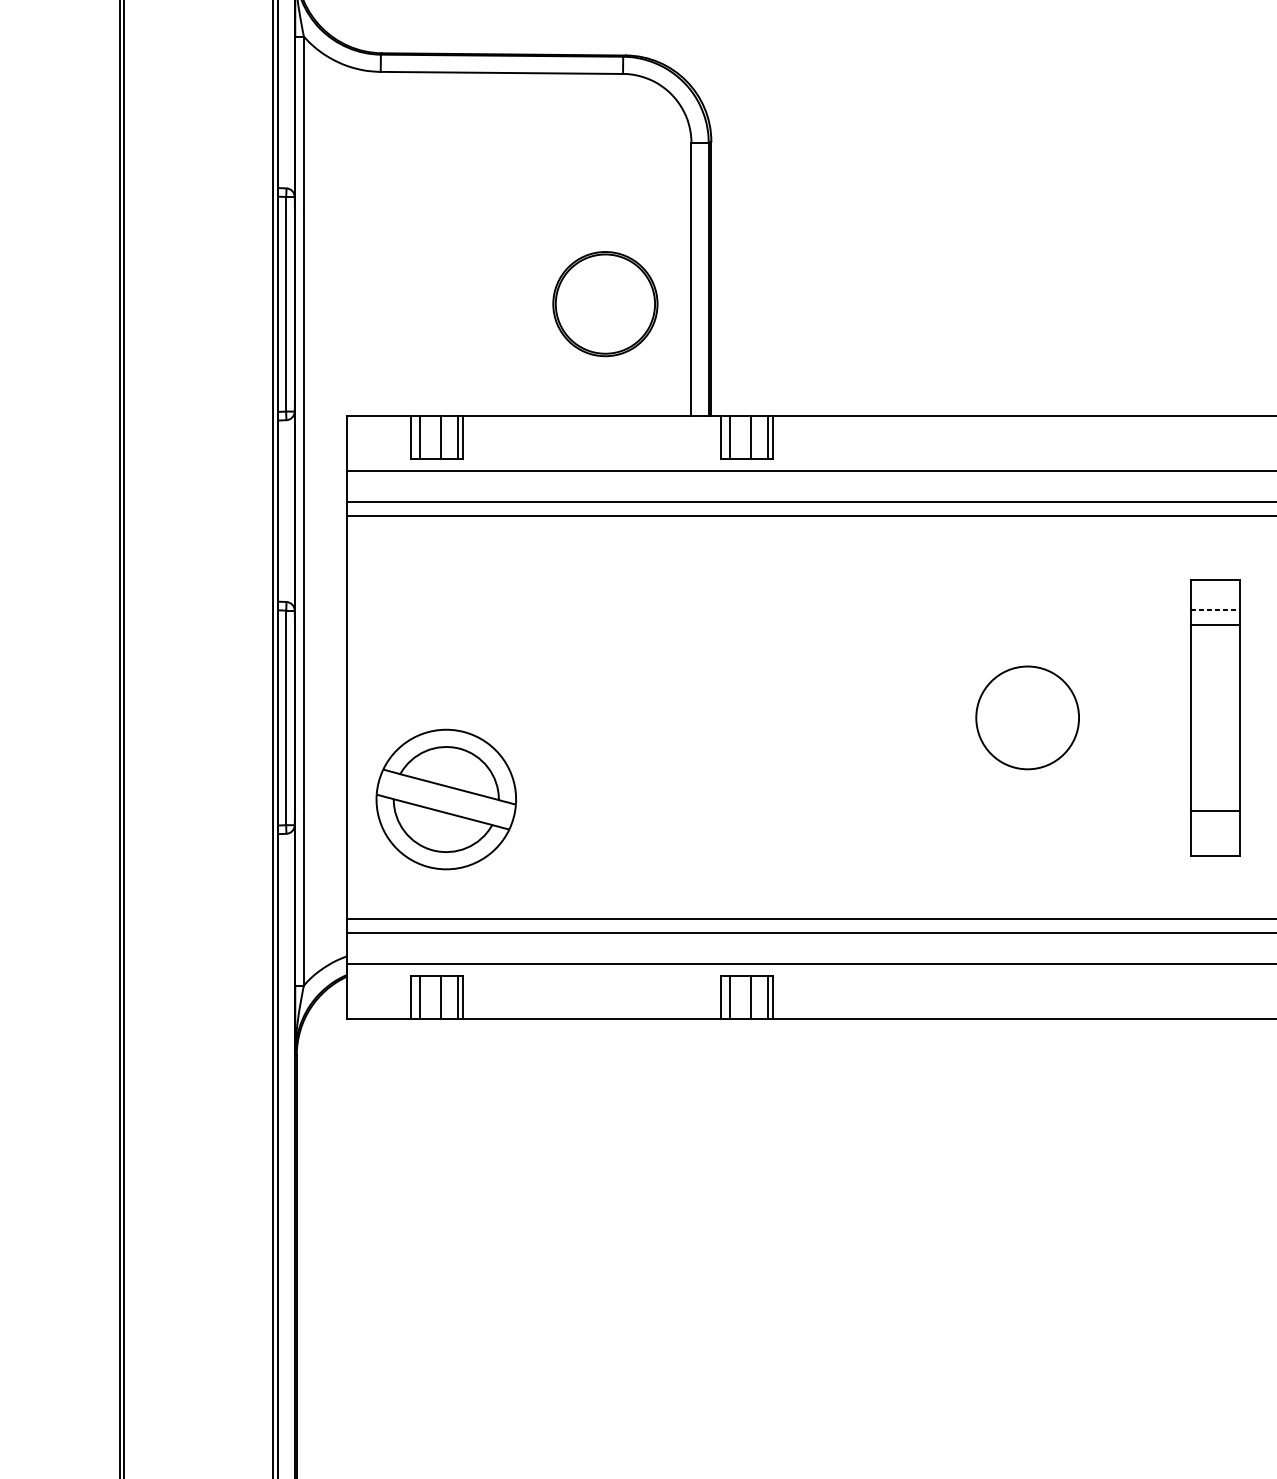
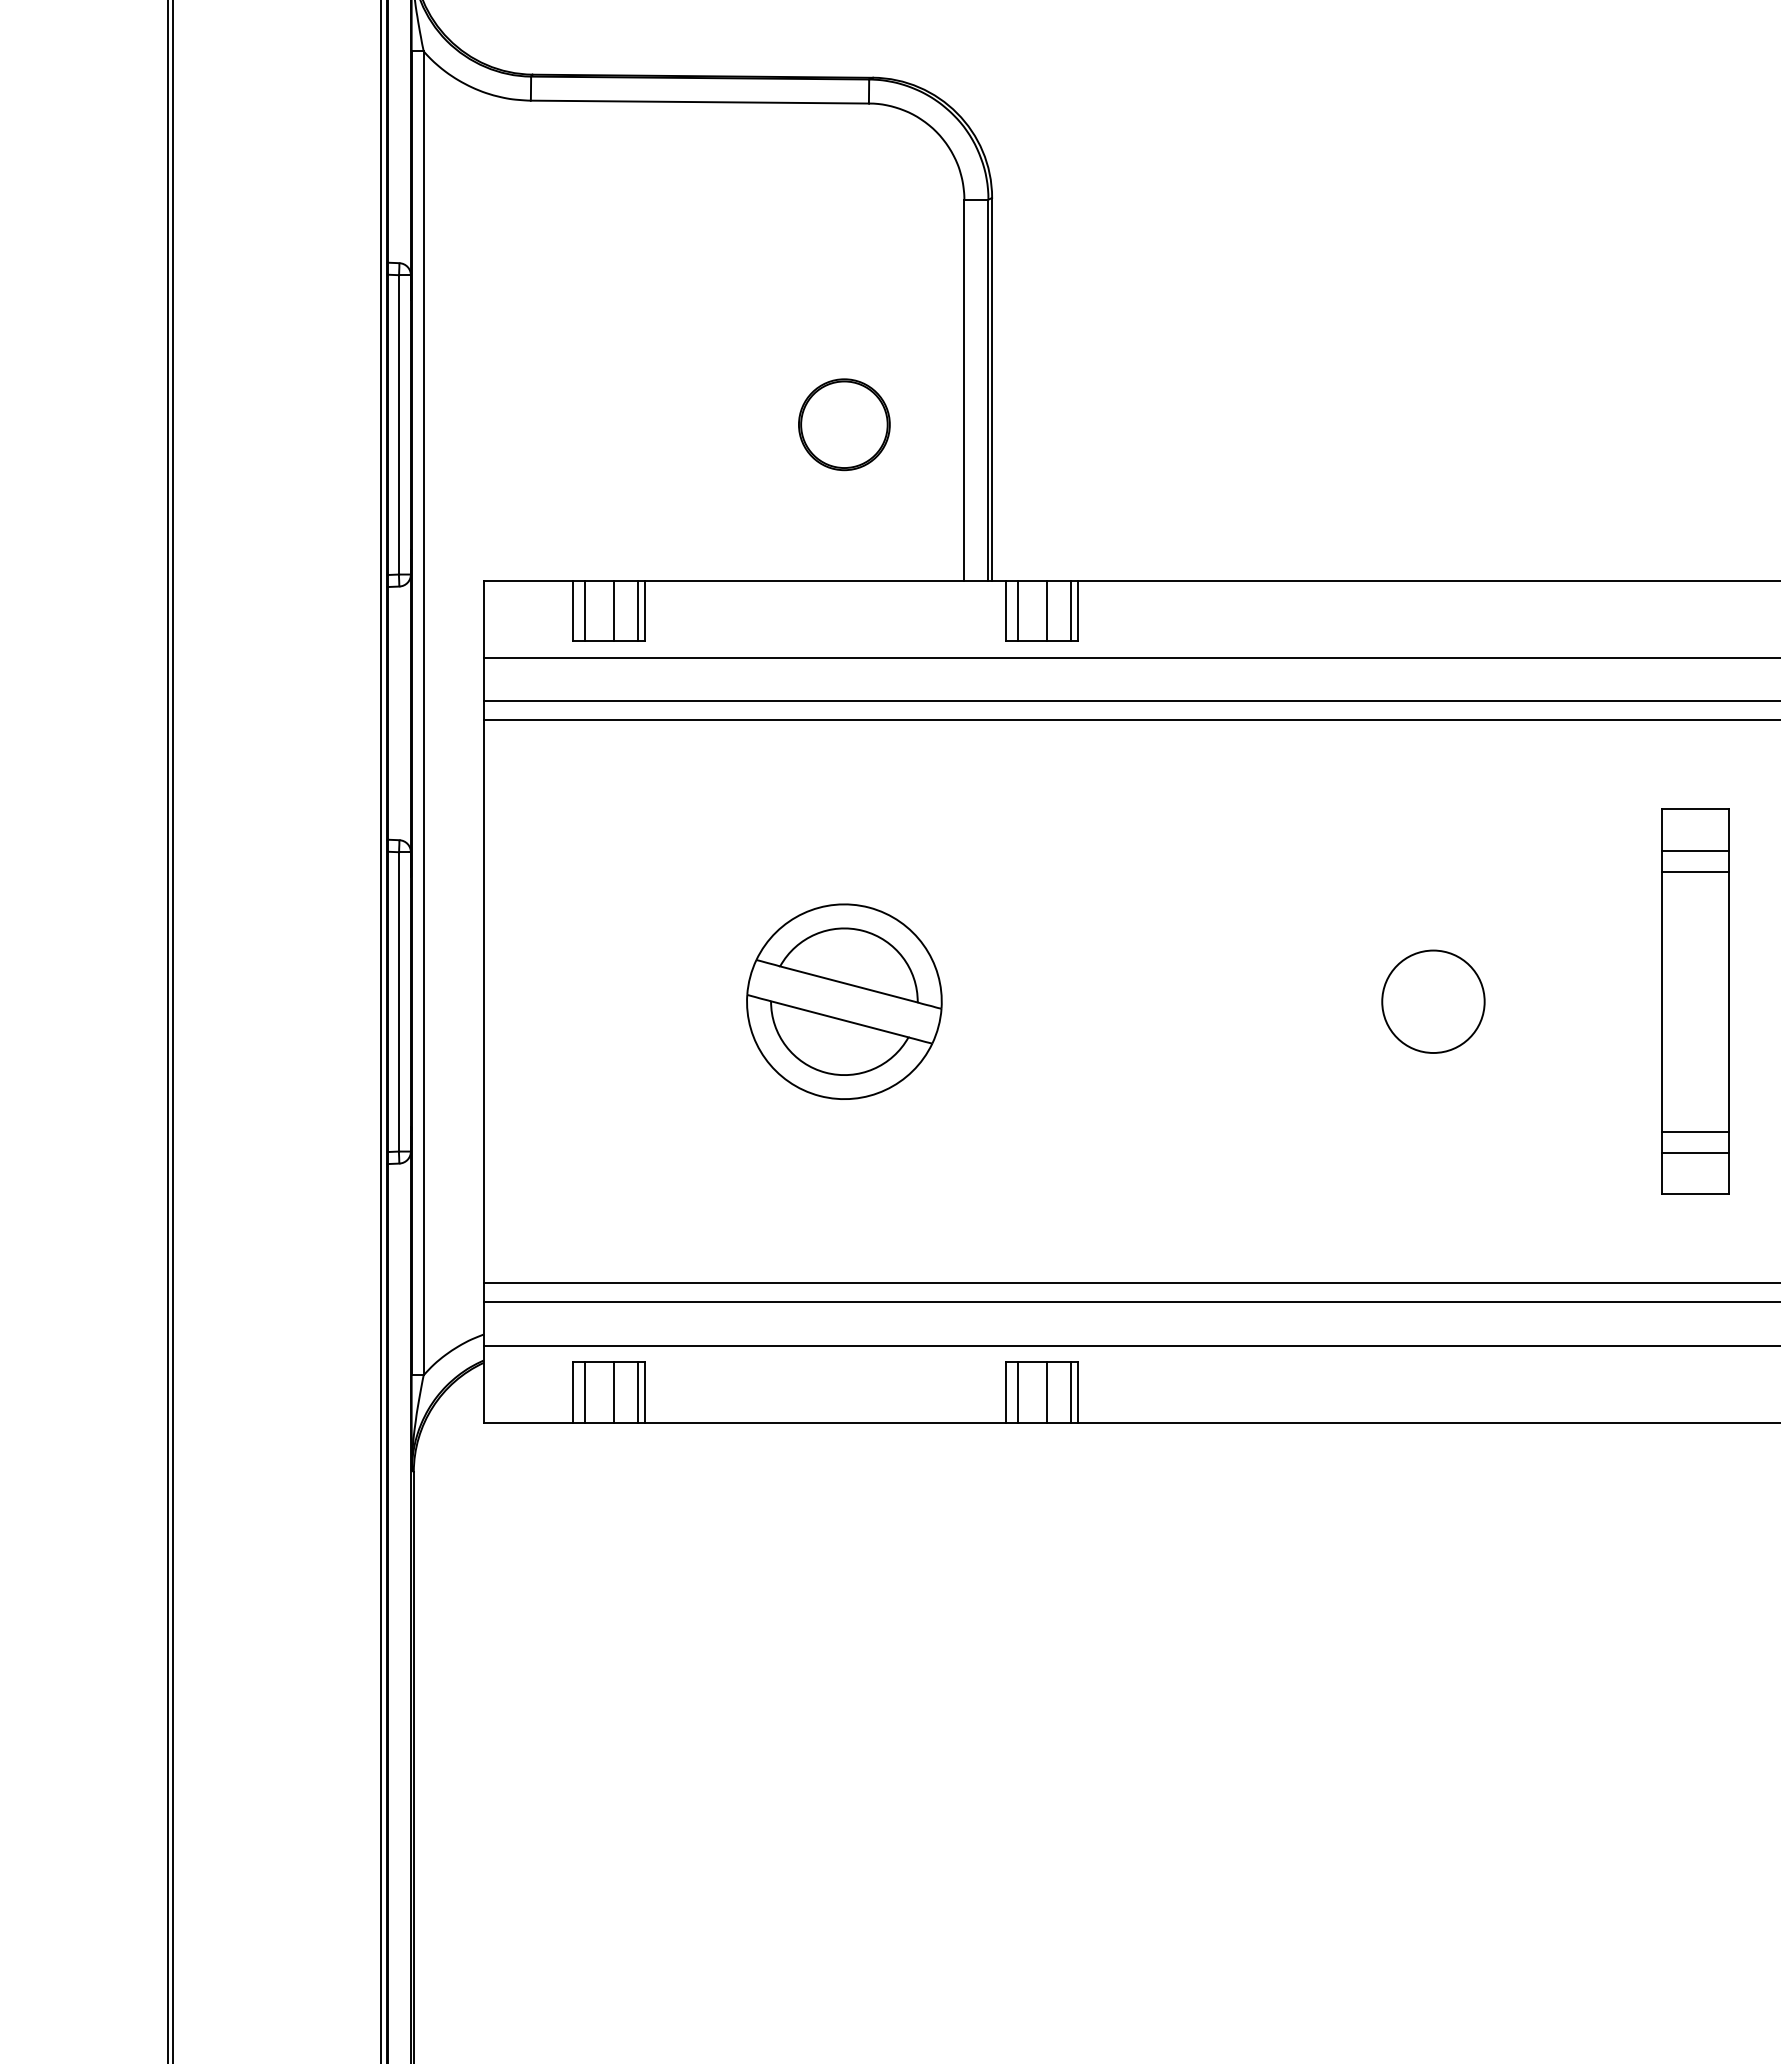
part: (605, 304) -> (844, 424), size x0.62
line: (1215, 610) -> (1695, 851), dashed -> solid
circle: (1027, 717) -> (1433, 1001), size x0.71
part: (446, 799) -> (844, 1001), moved
line: (1215, 825) -> (1695, 1152), added

